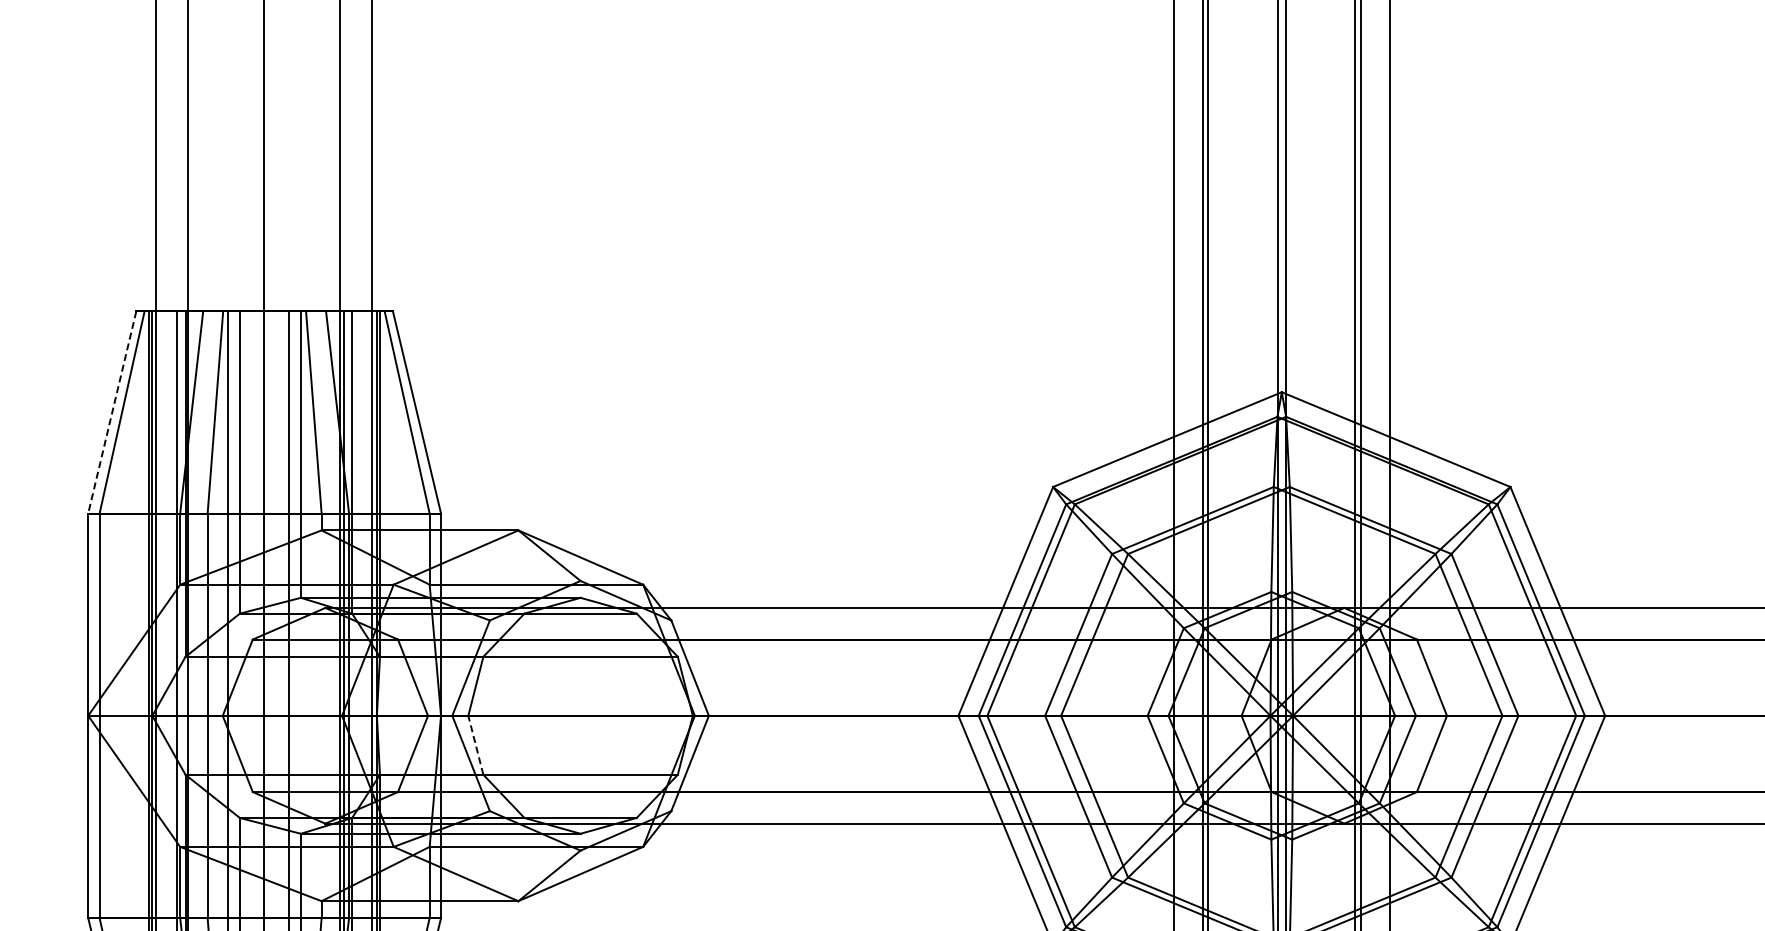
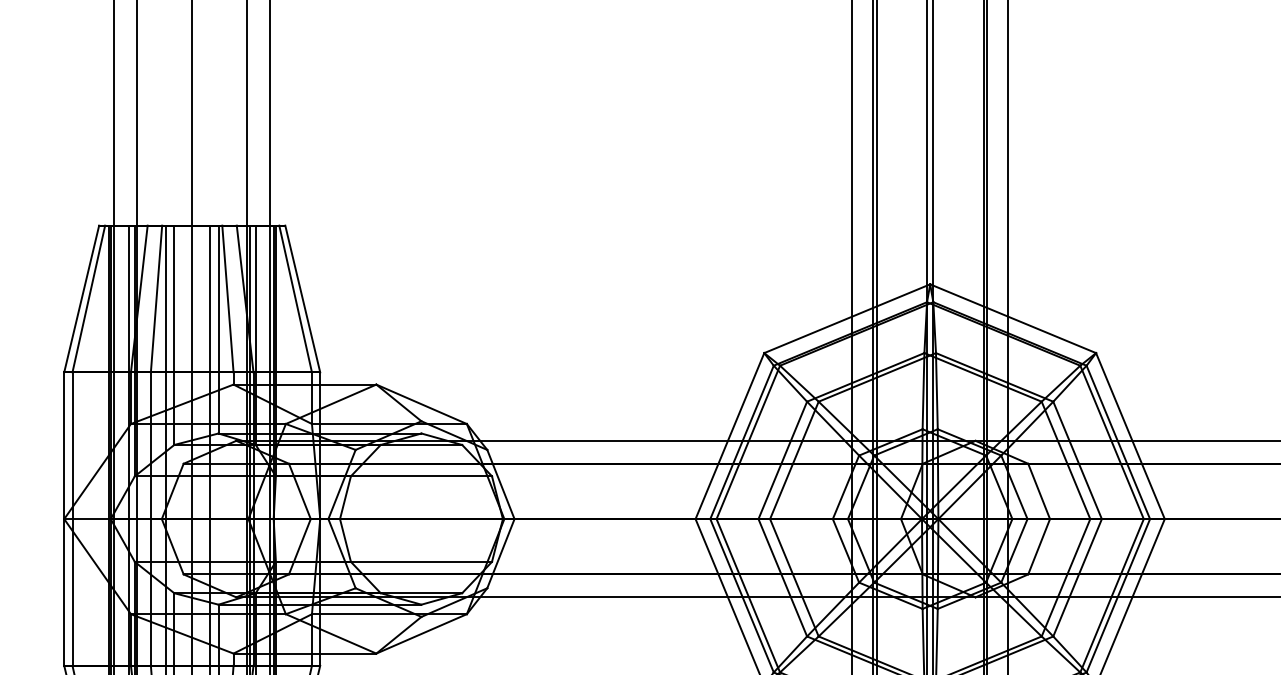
line: (112, 412) -> (81, 299), dashed -> solid
line: (475, 744) -> (345, 539), dashed -> solid

